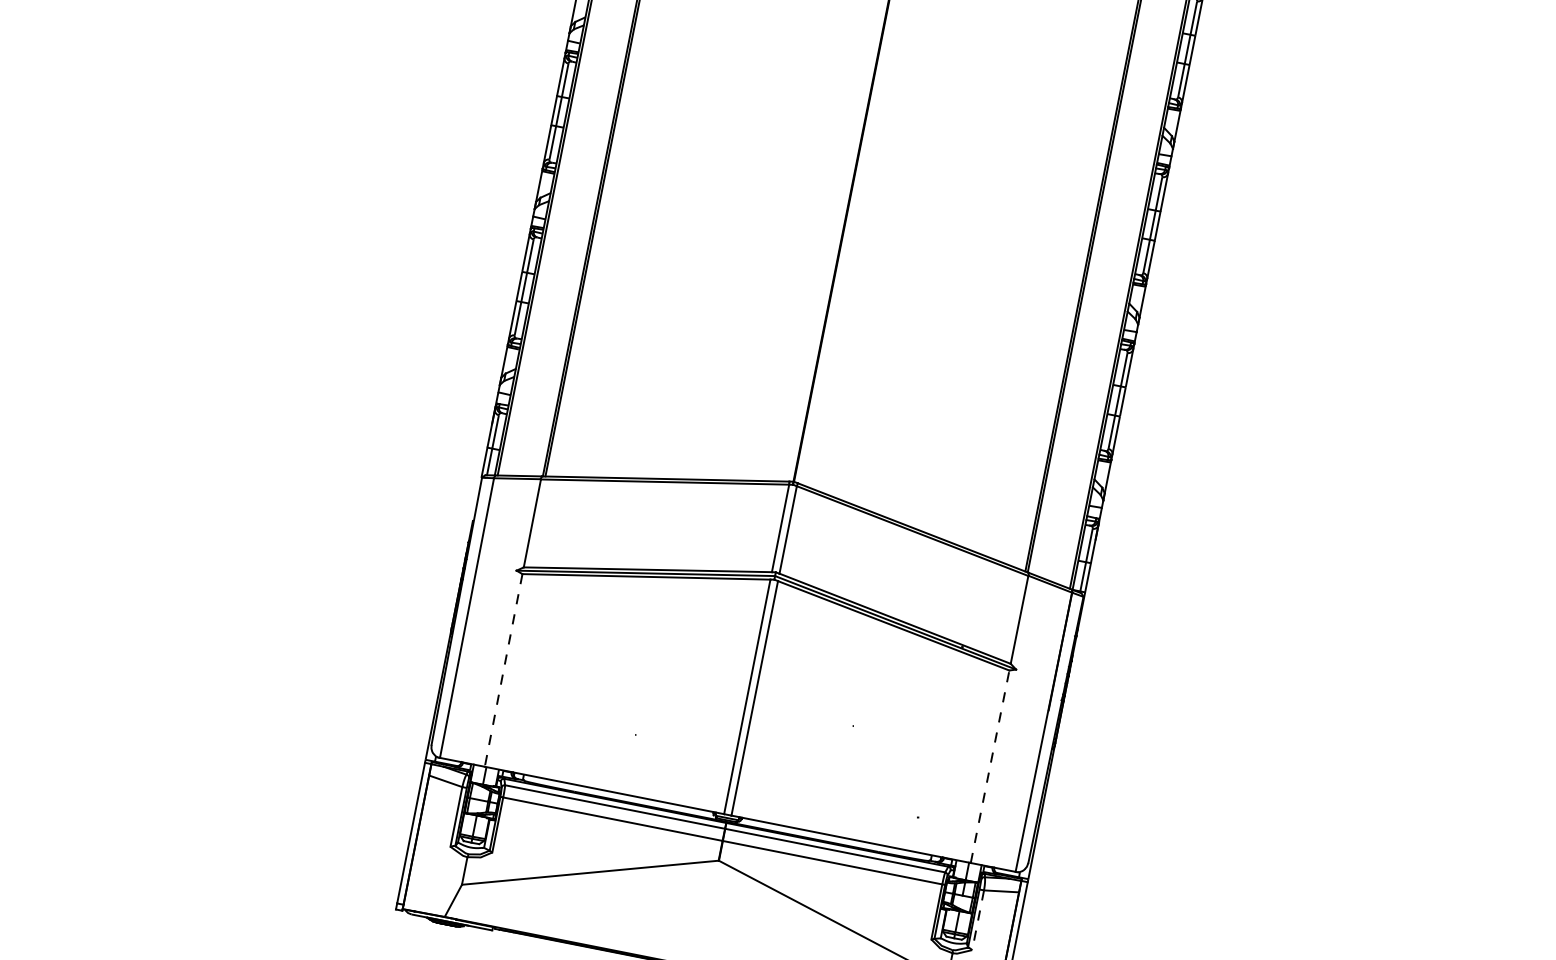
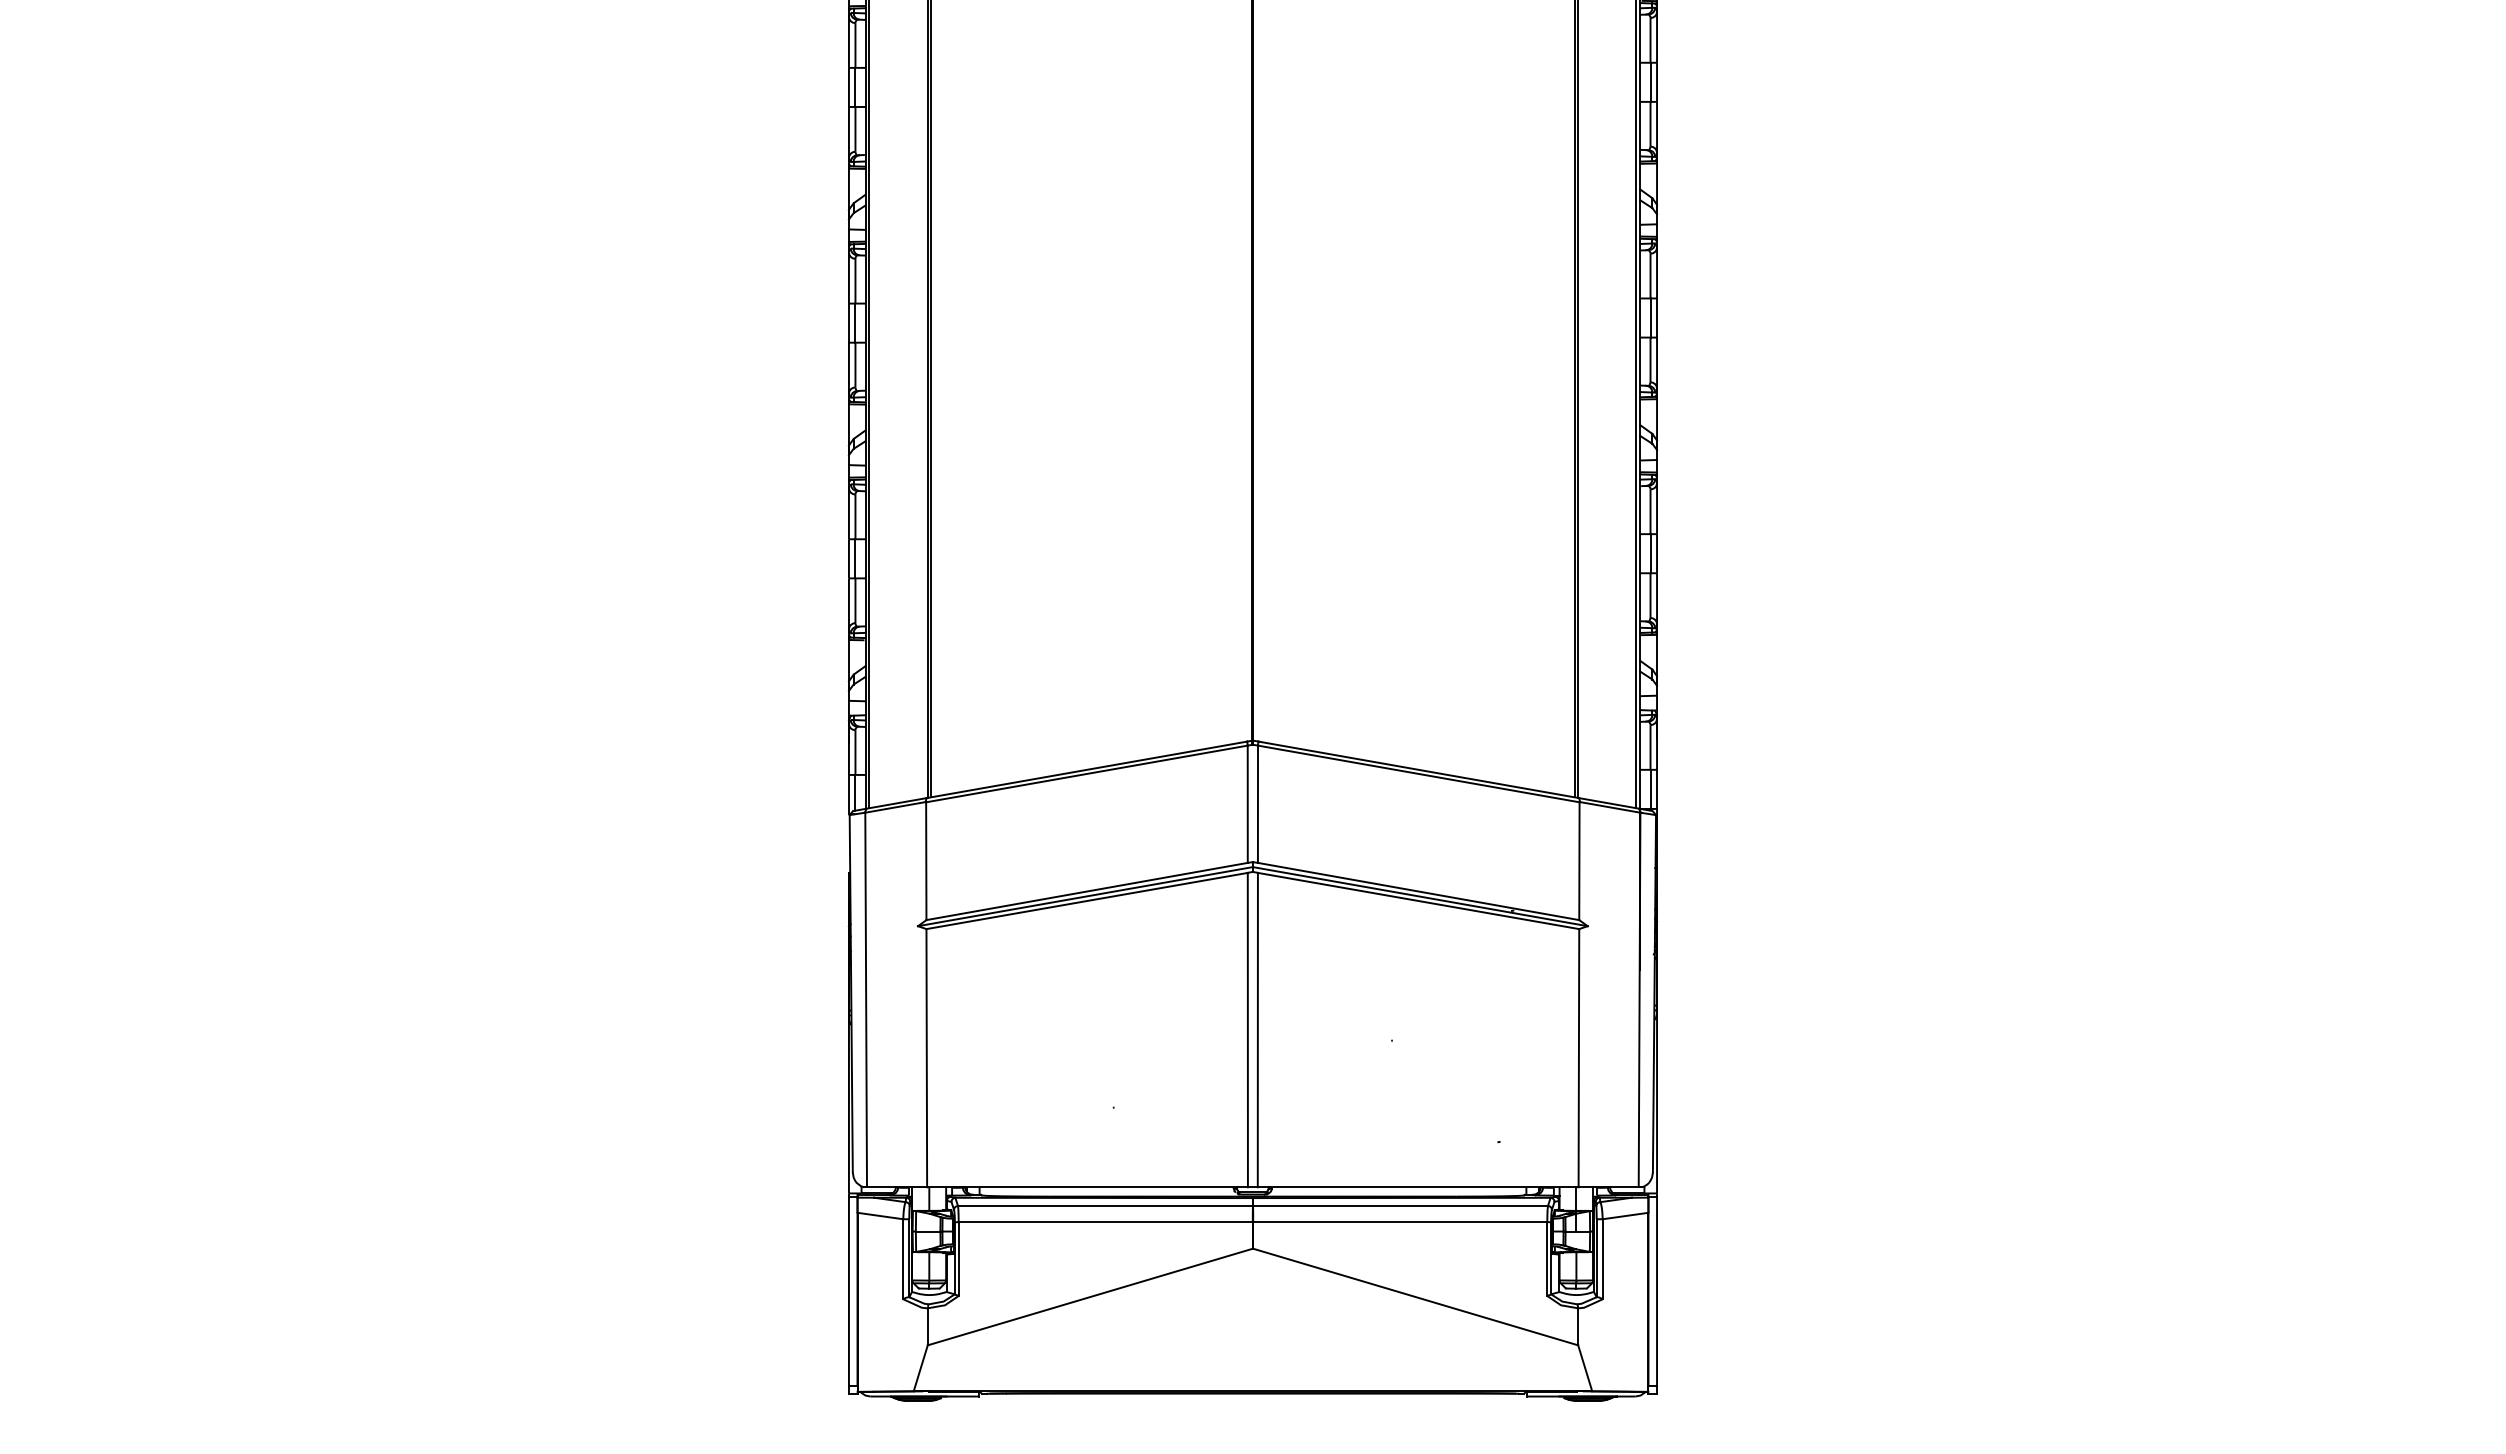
line: (503, 670) -> (926, 1058), dashed -> solid
line: (989, 766) -> (1578, 1057), dashed -> solid
line: (977, 920) -> (1602, 1259), dashed -> solid

